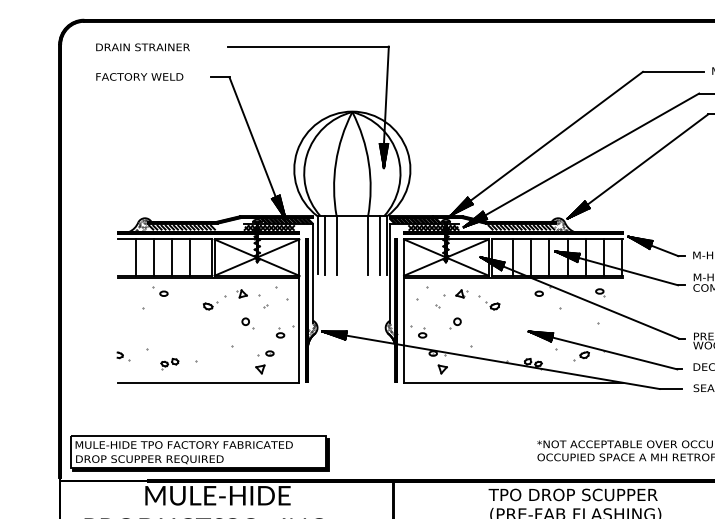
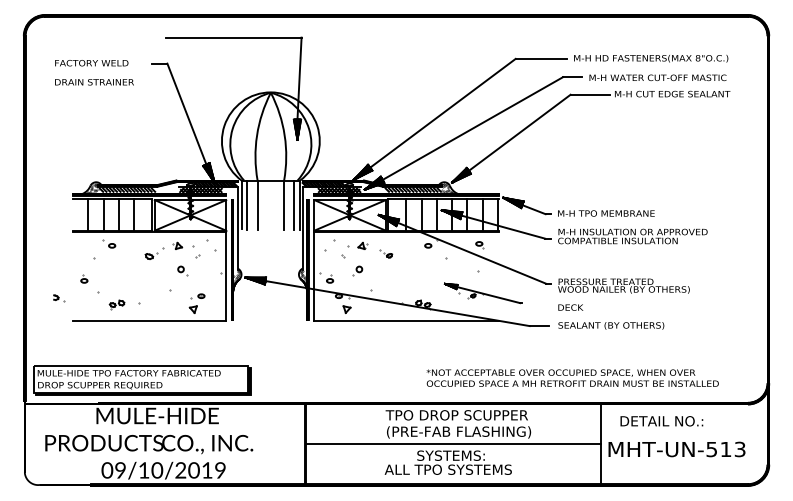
text: (143, 47) -> (94, 82), moved
part: (488, 302) -> (385, 253), size x0.7
part: (280, 332) -> (84, 278), moved
part: (604, 350) -> (483, 293), size x0.6
part: (124, 356) -> (59, 298), moved

